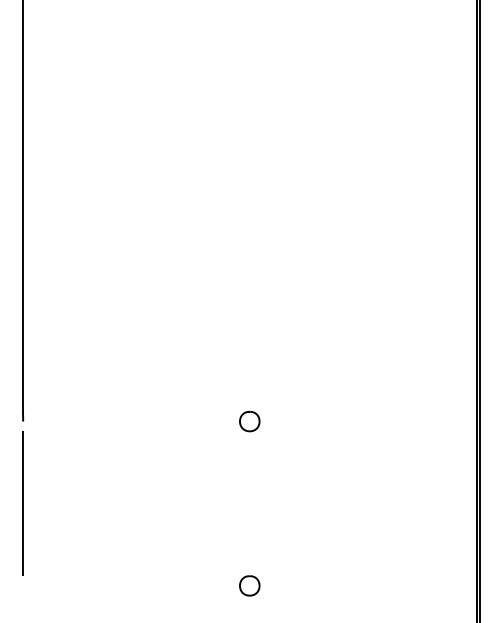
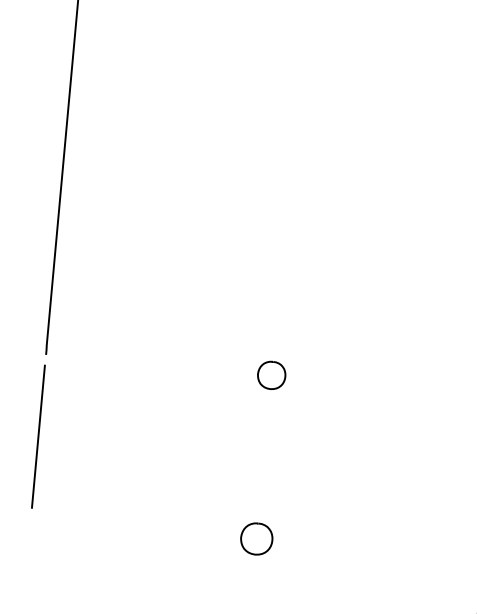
part: (249, 421) -> (271, 375), size x1.4
part: (249, 585) -> (256, 538), size x1.6

